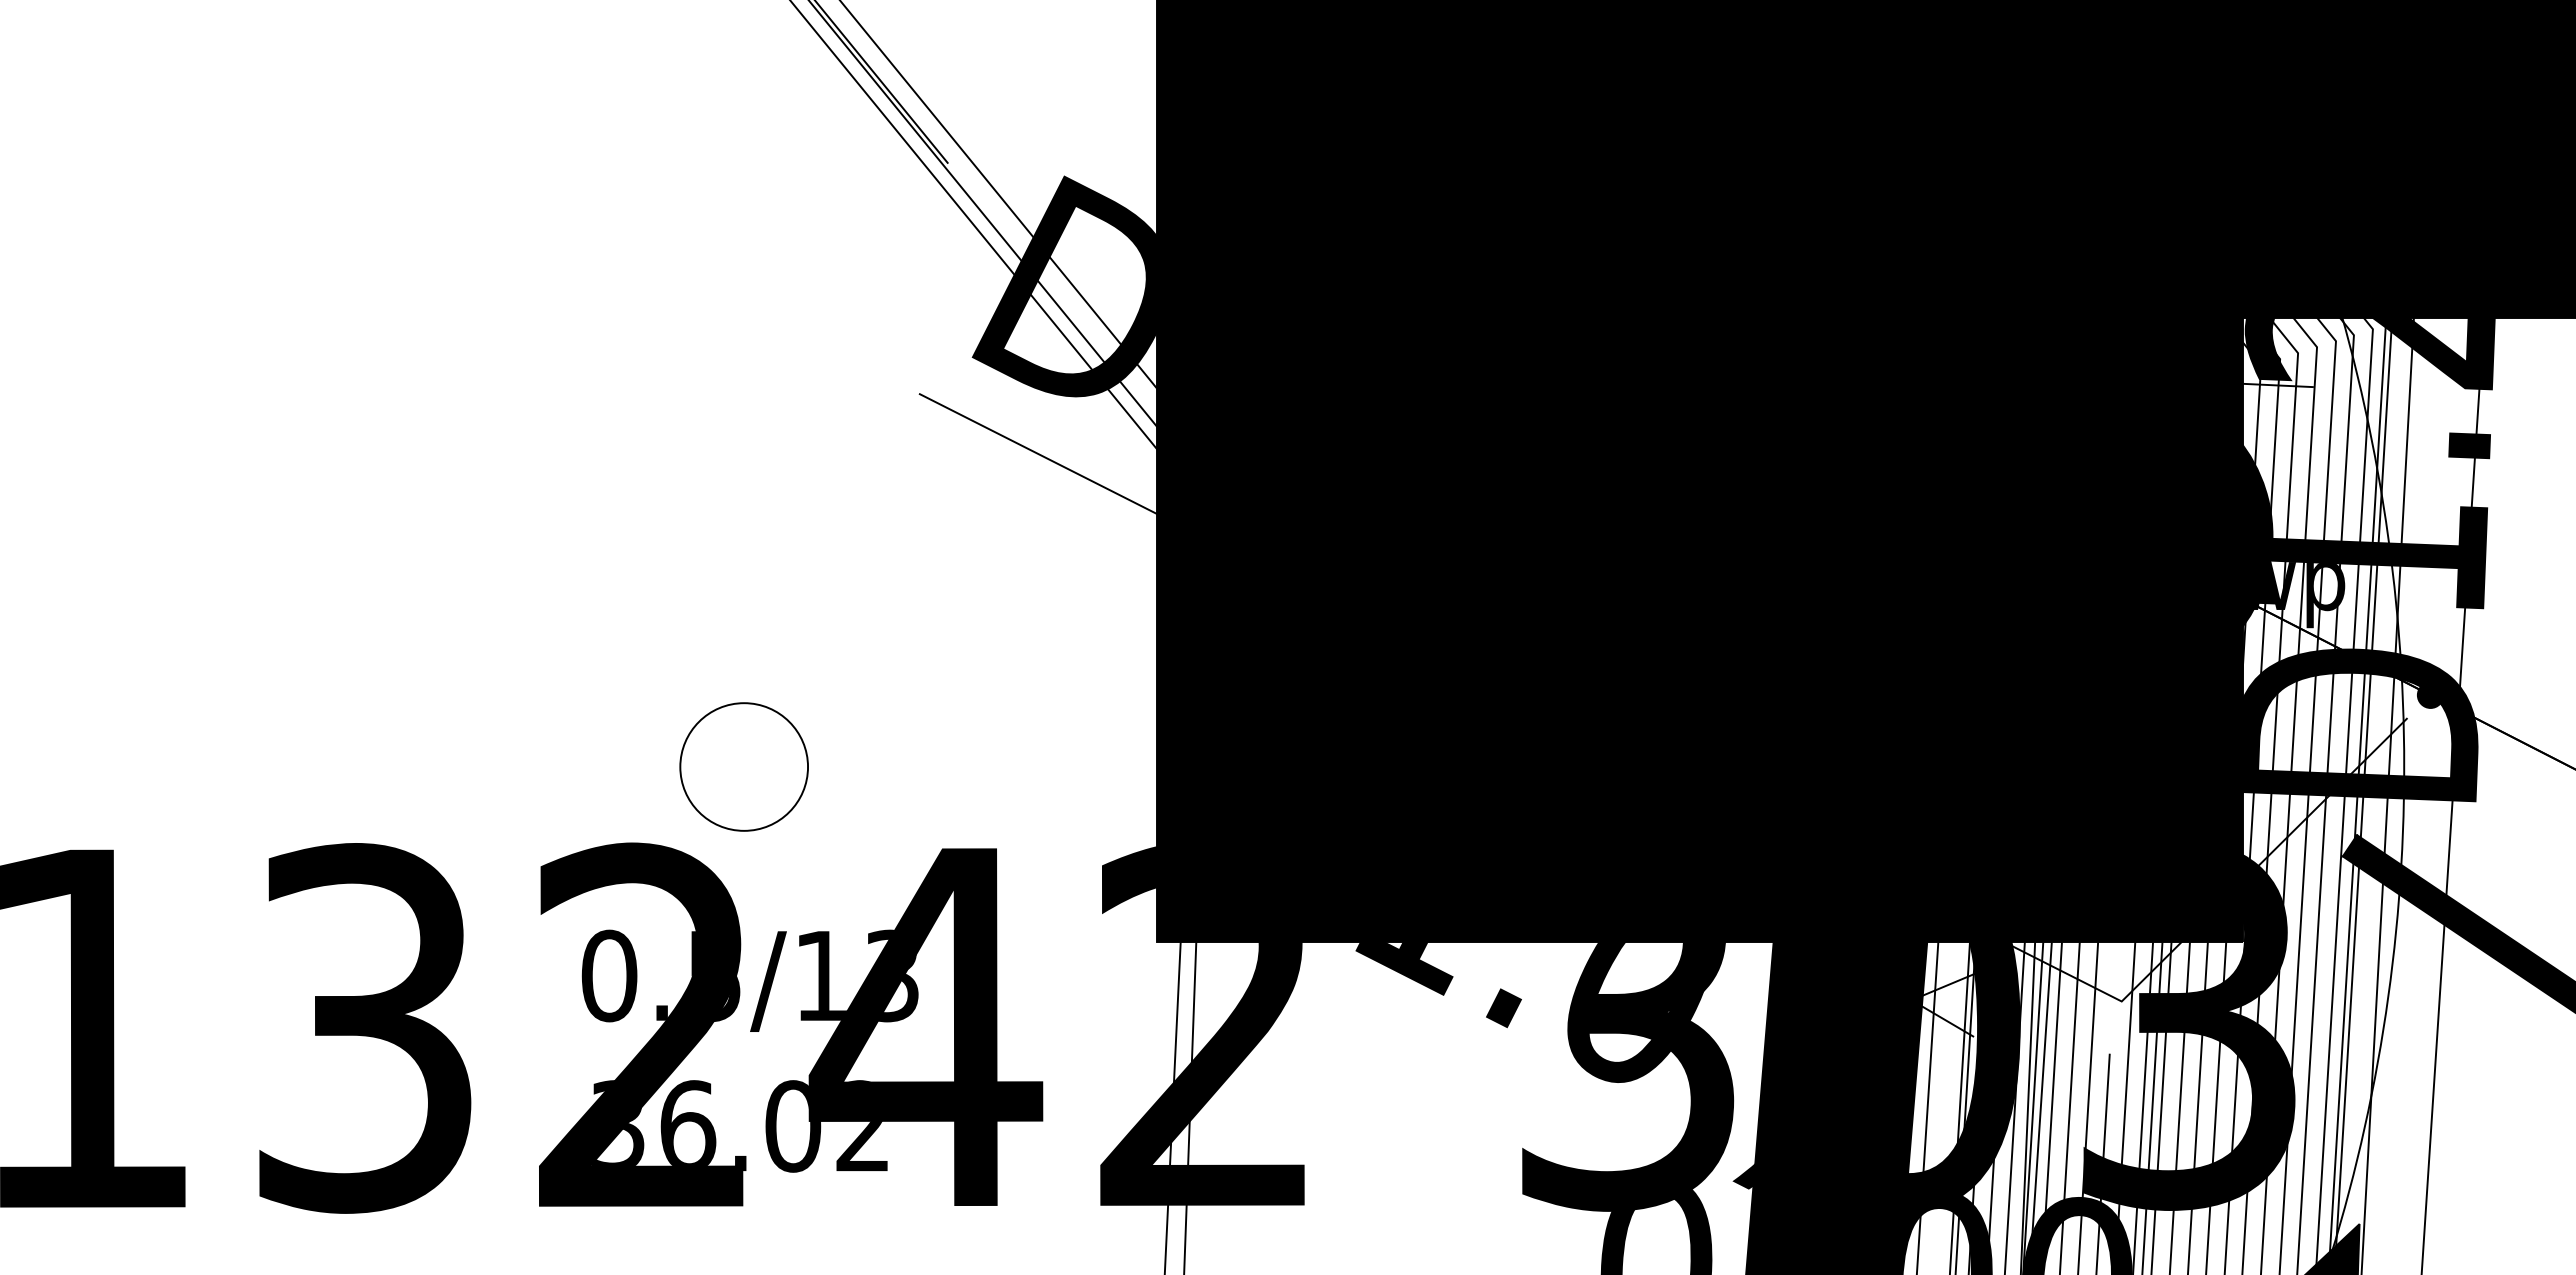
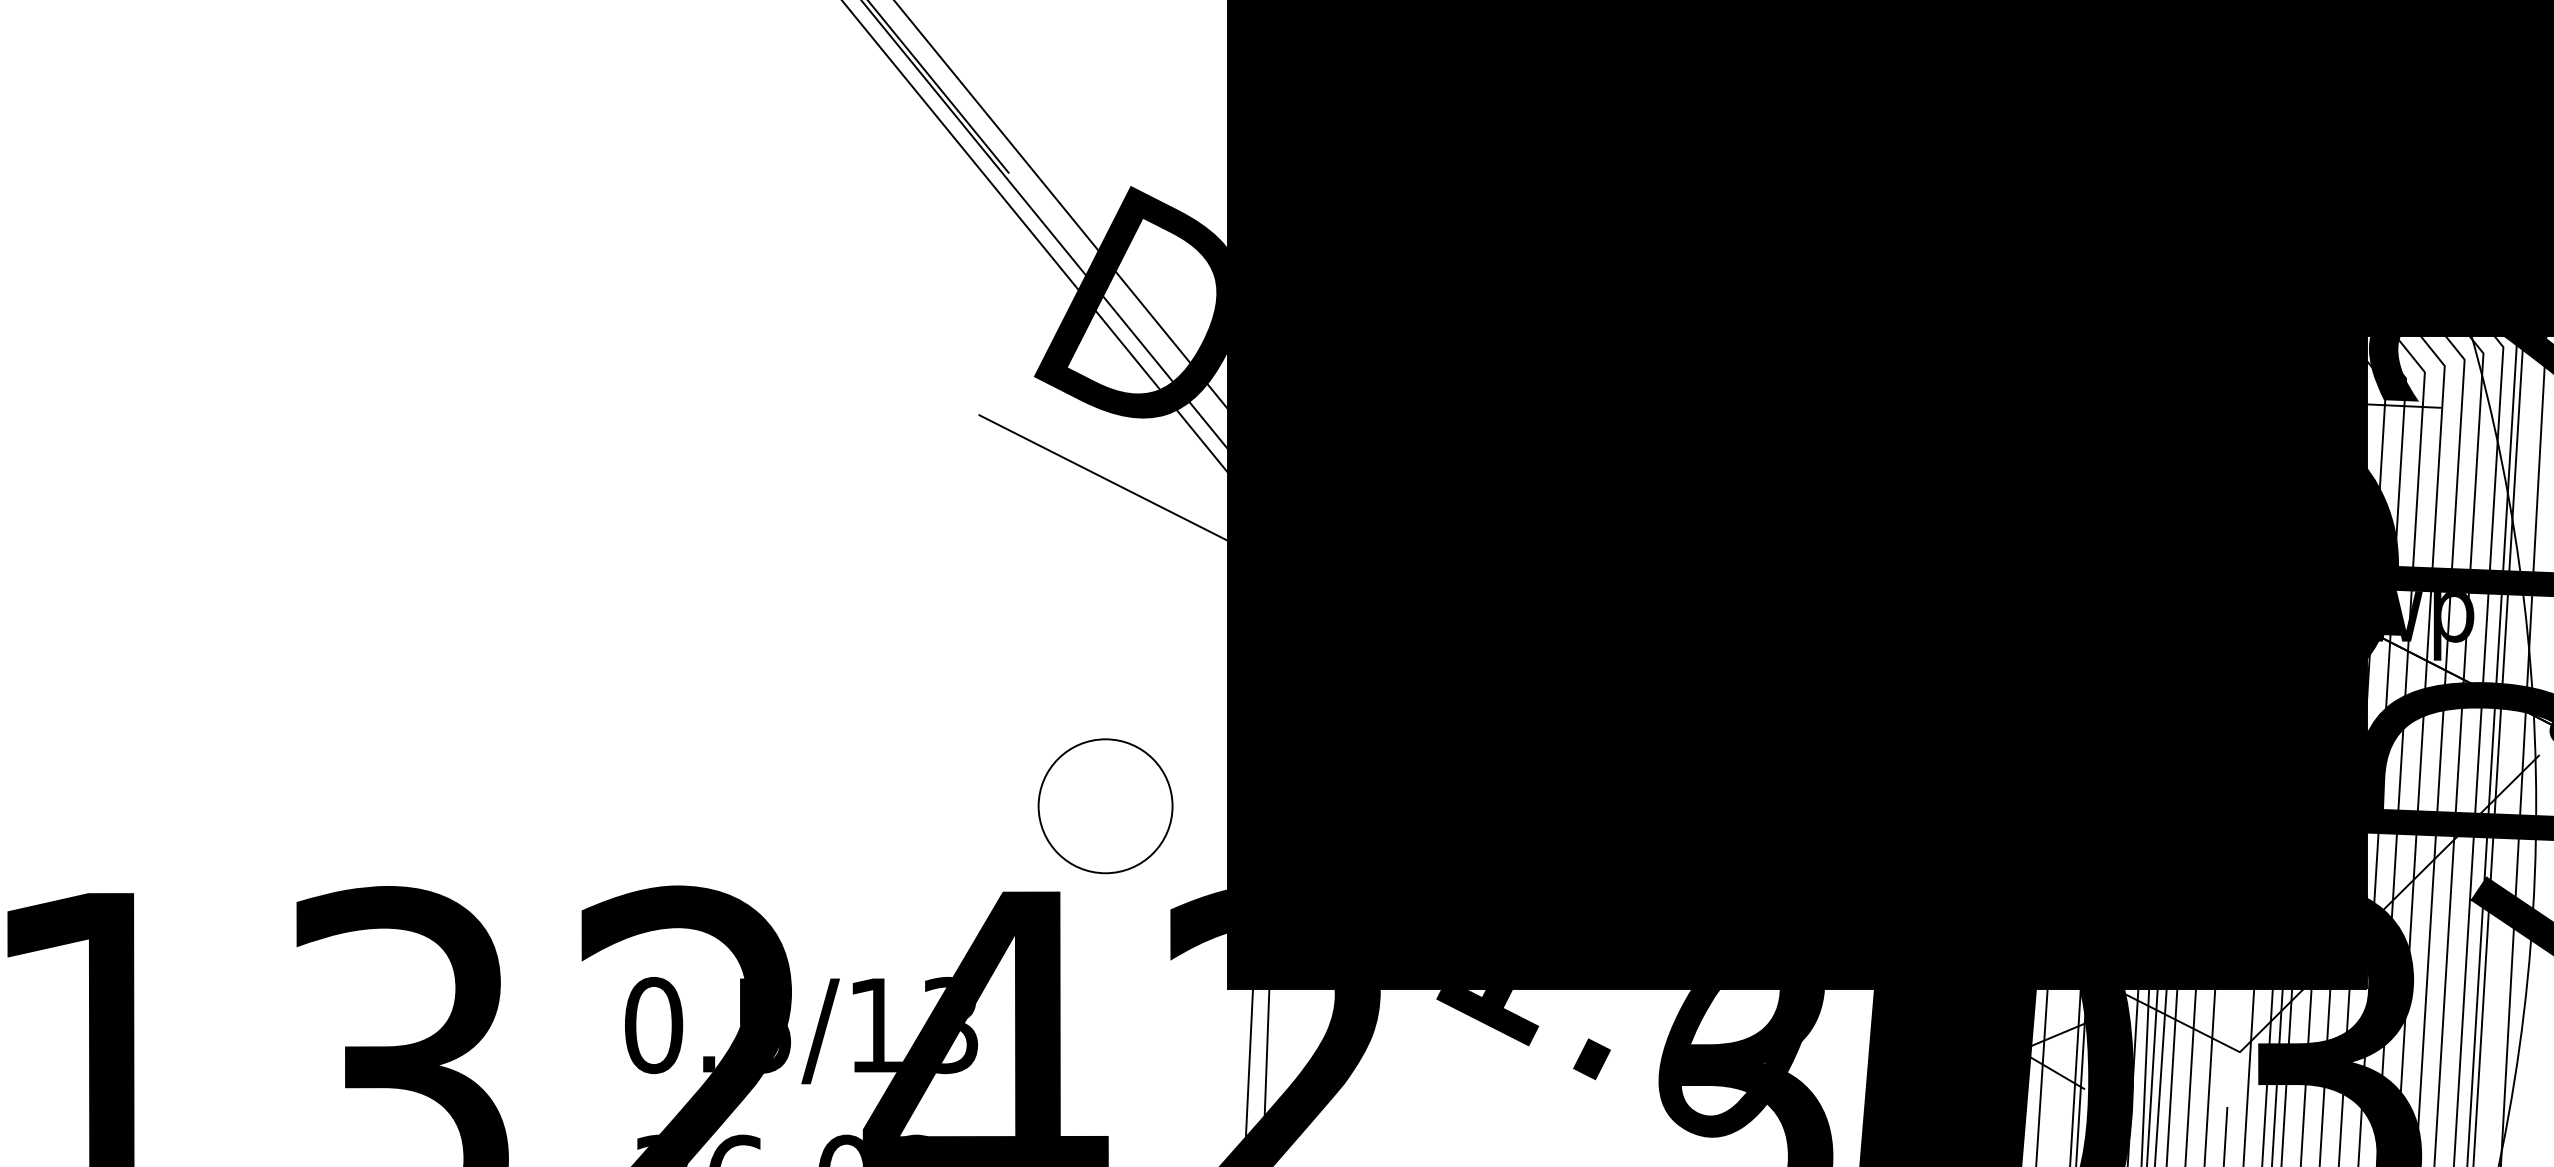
circle: (743, 766) -> (1104, 805), moved

